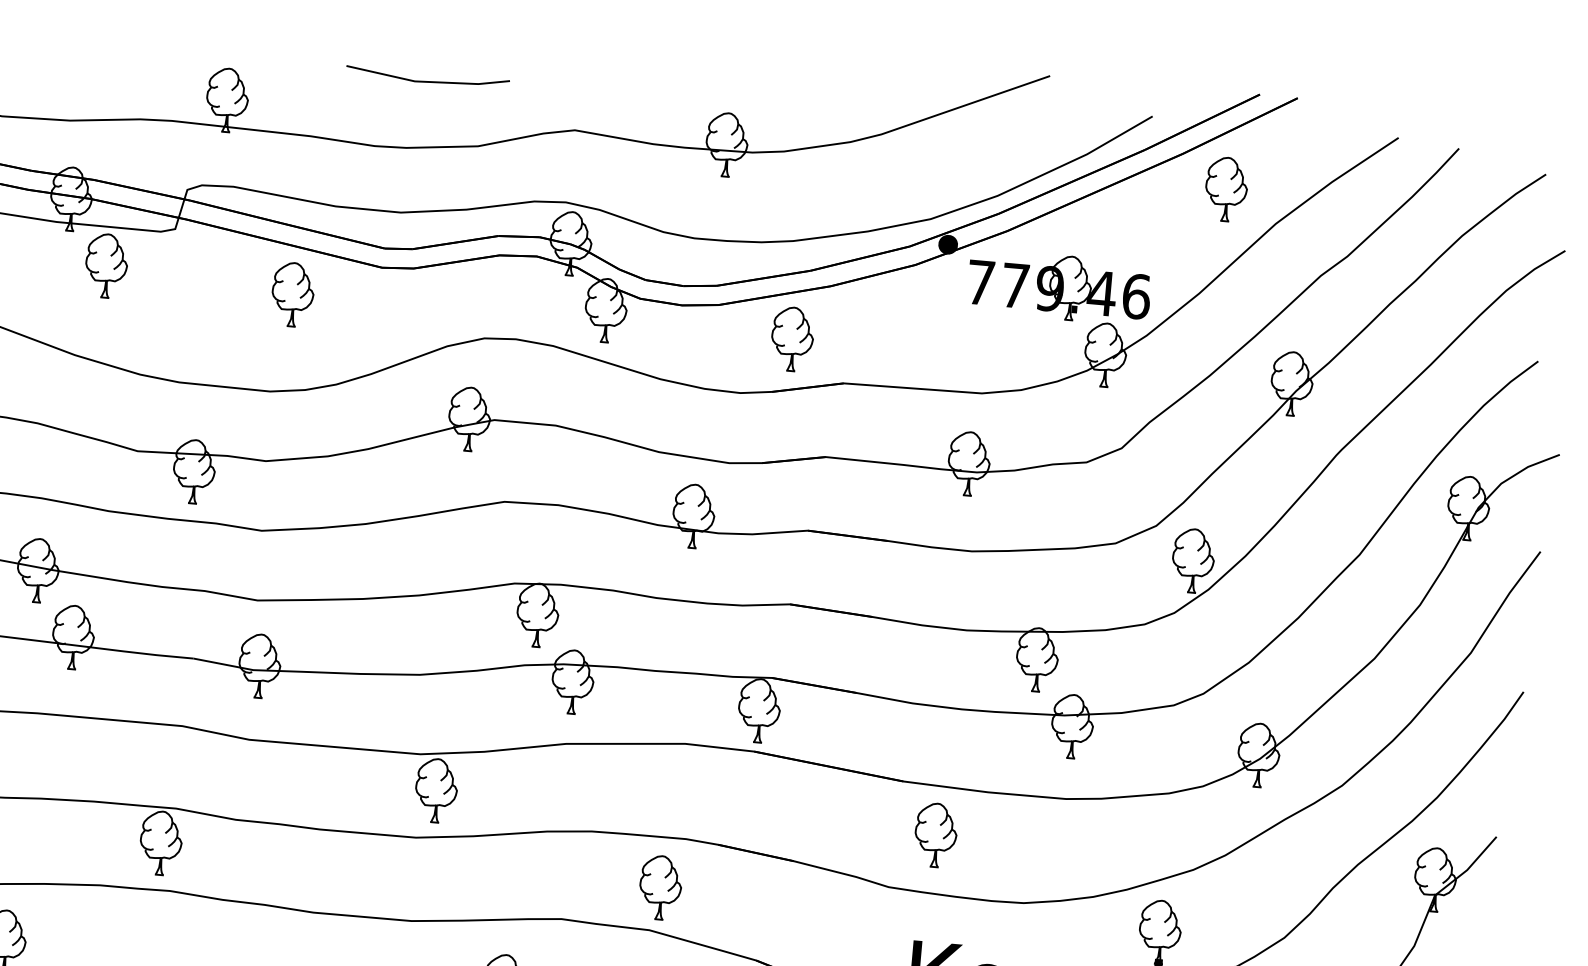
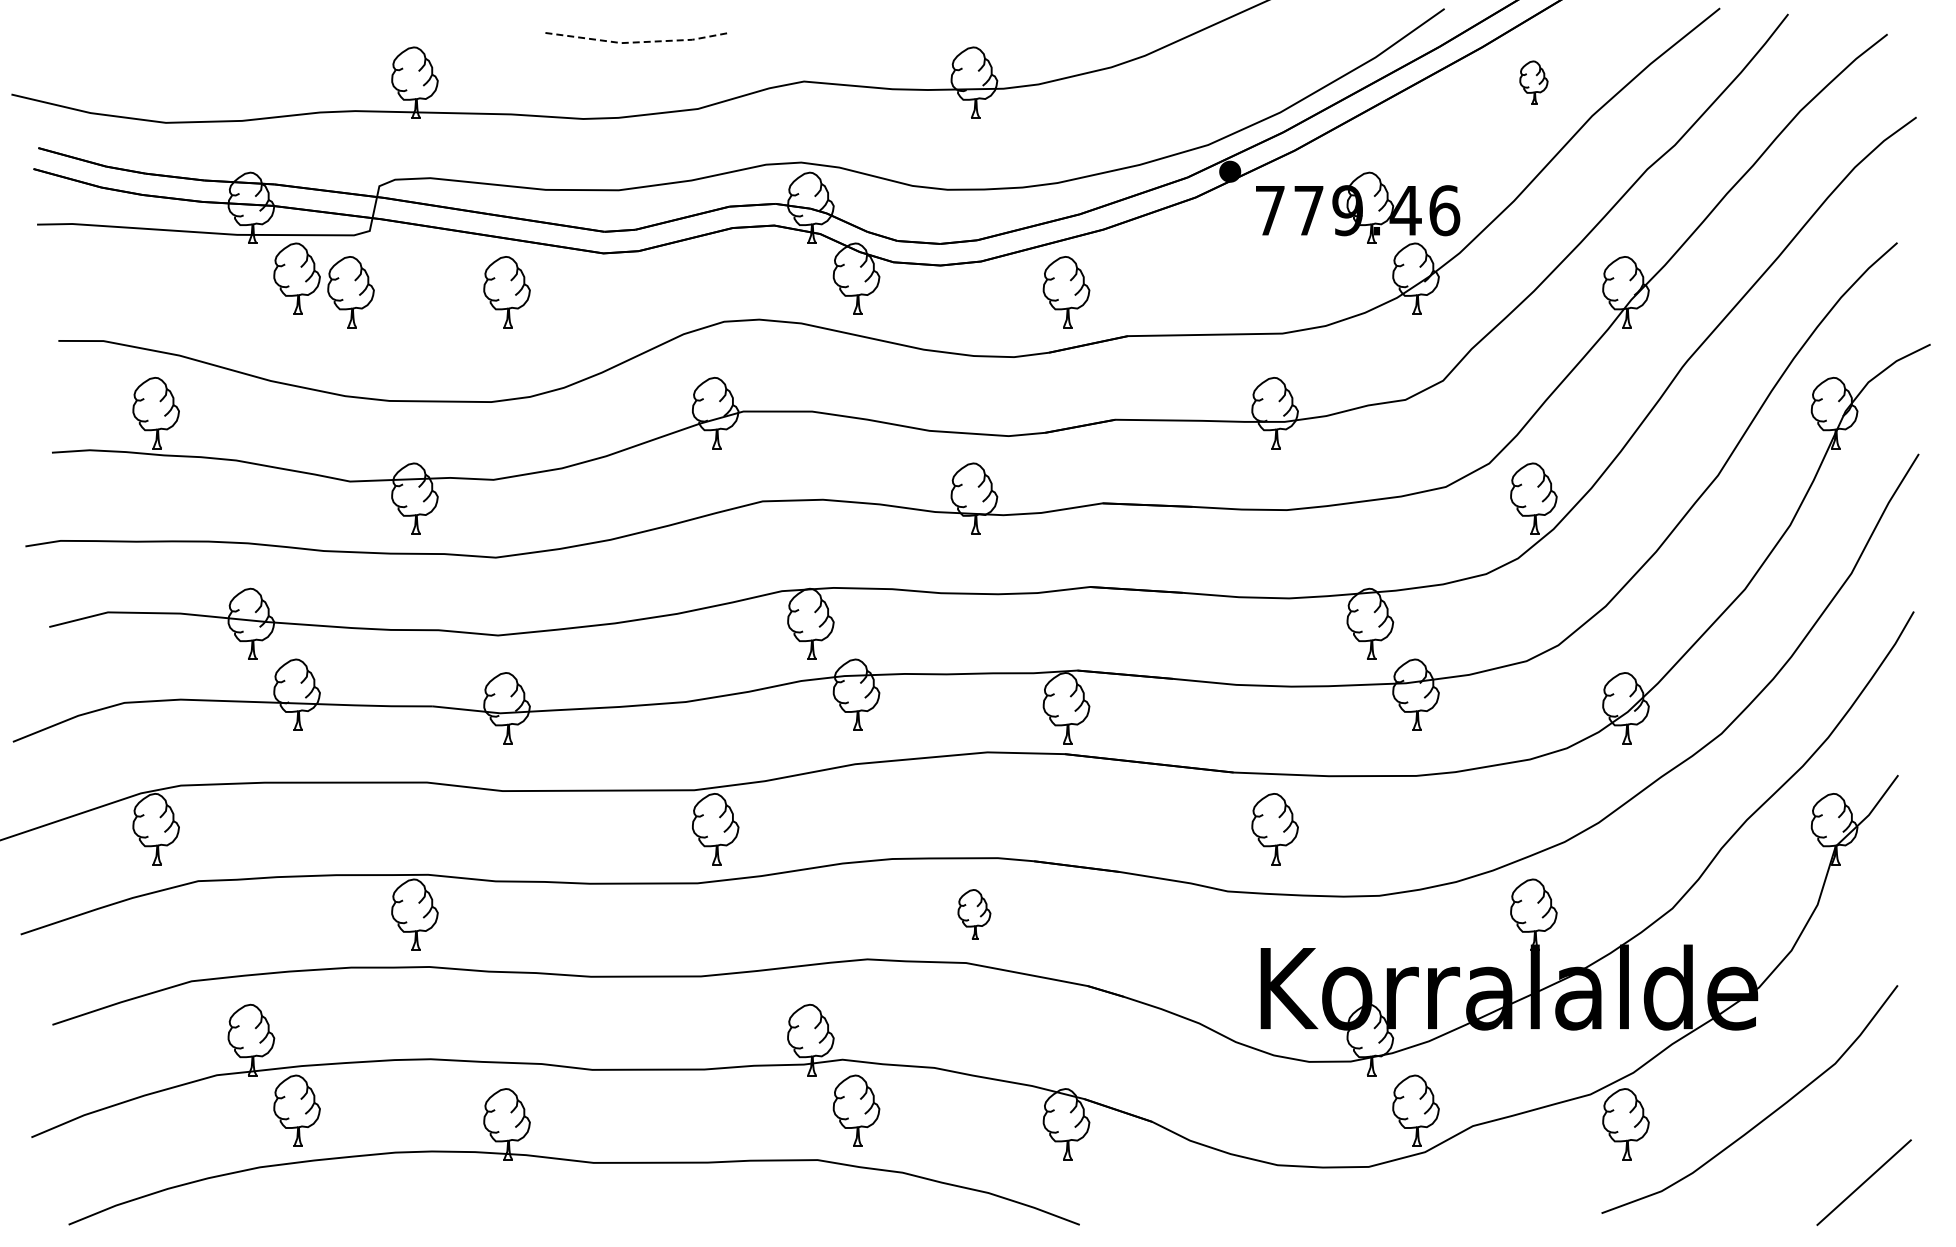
line: (427, 81) -> (635, 42), solid -> dashed
part: (1226, 189) -> (1533, 82), size x0.6
part: (153, 282) -> (350, 292), added
part: (660, 887) -> (974, 914), size x0.7

